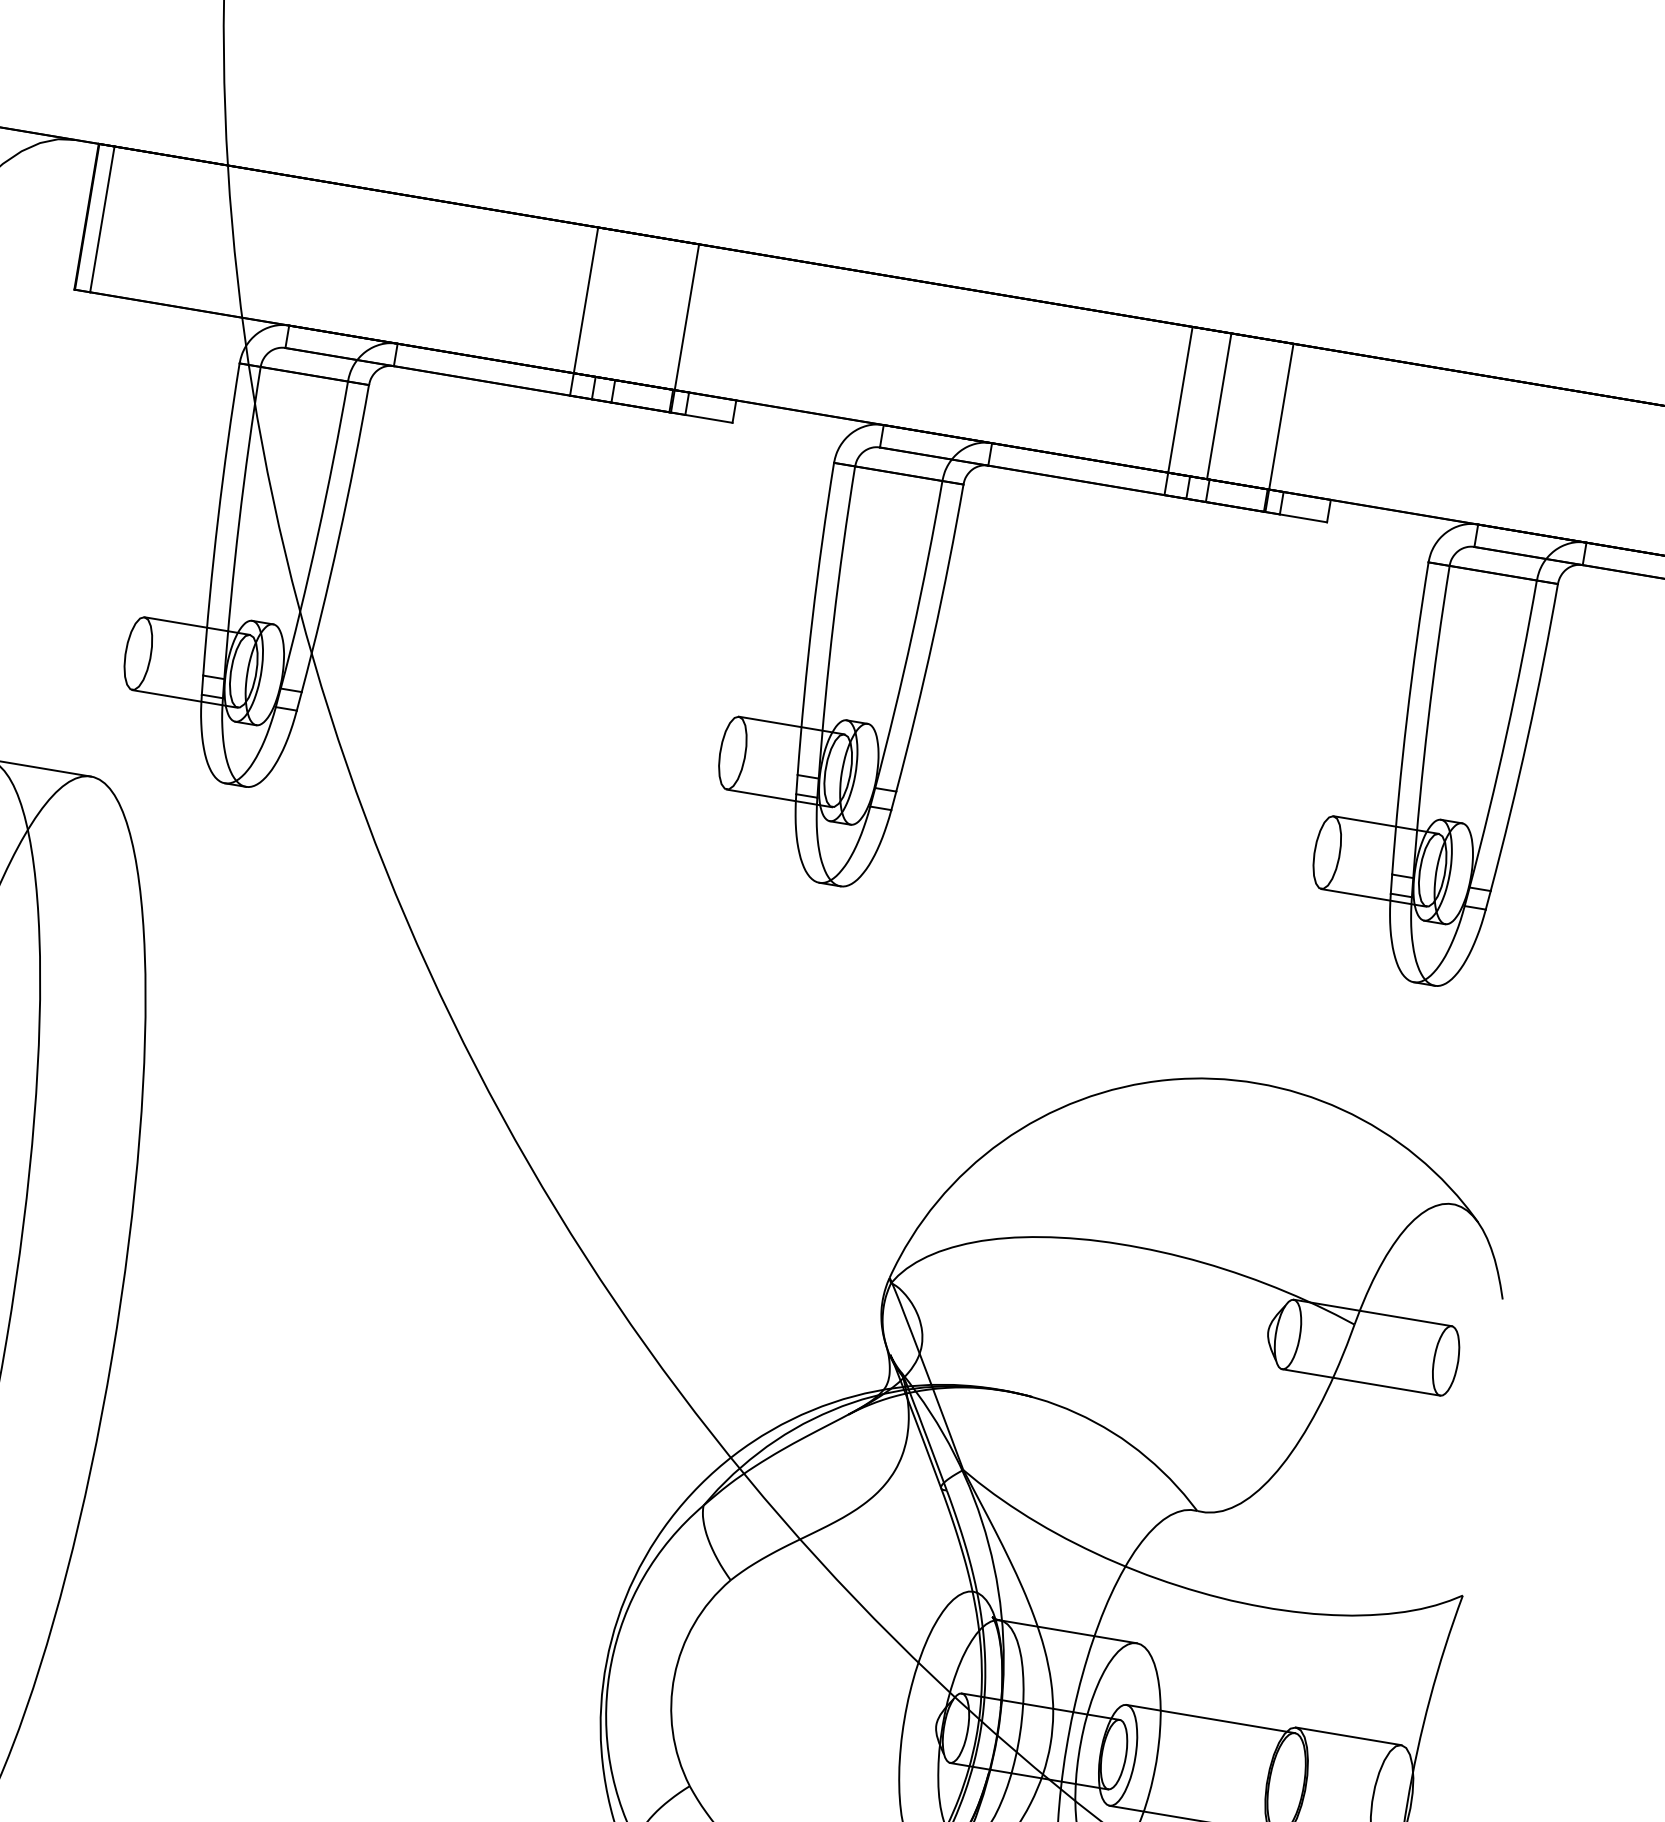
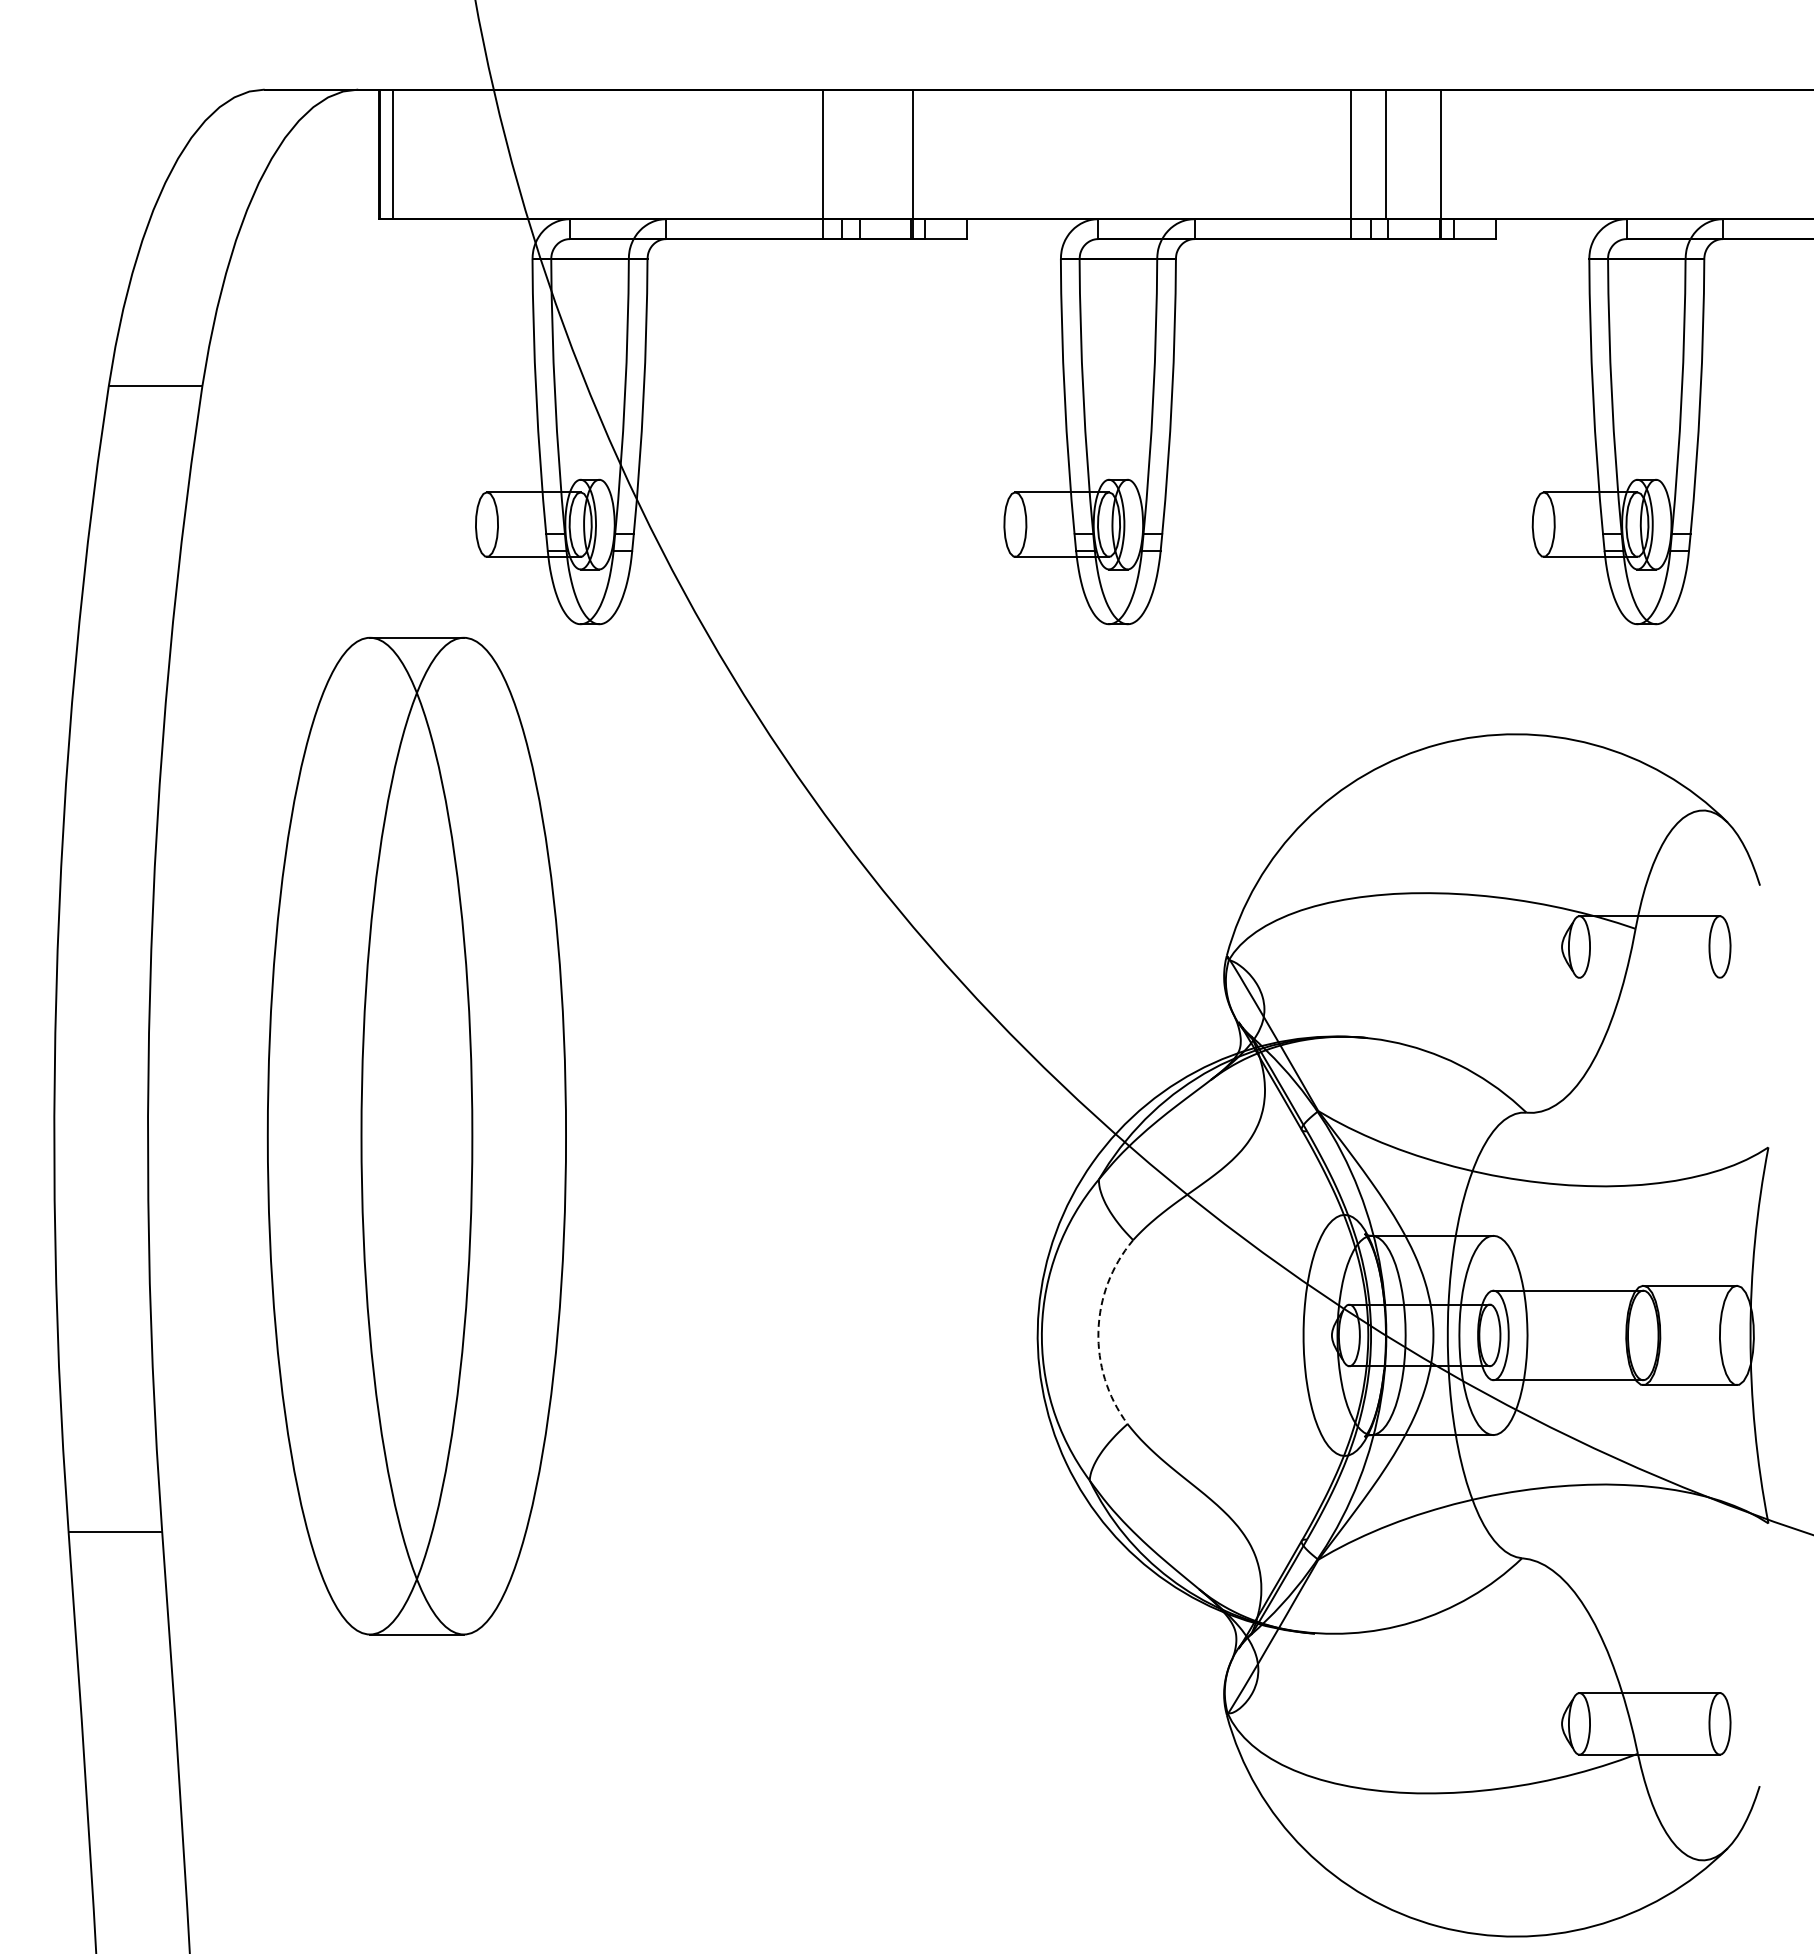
line: (1361, 1381) -> (1649, 977), removed
arc: (674, 1676) -> (1098, 1331), solid -> dashed

